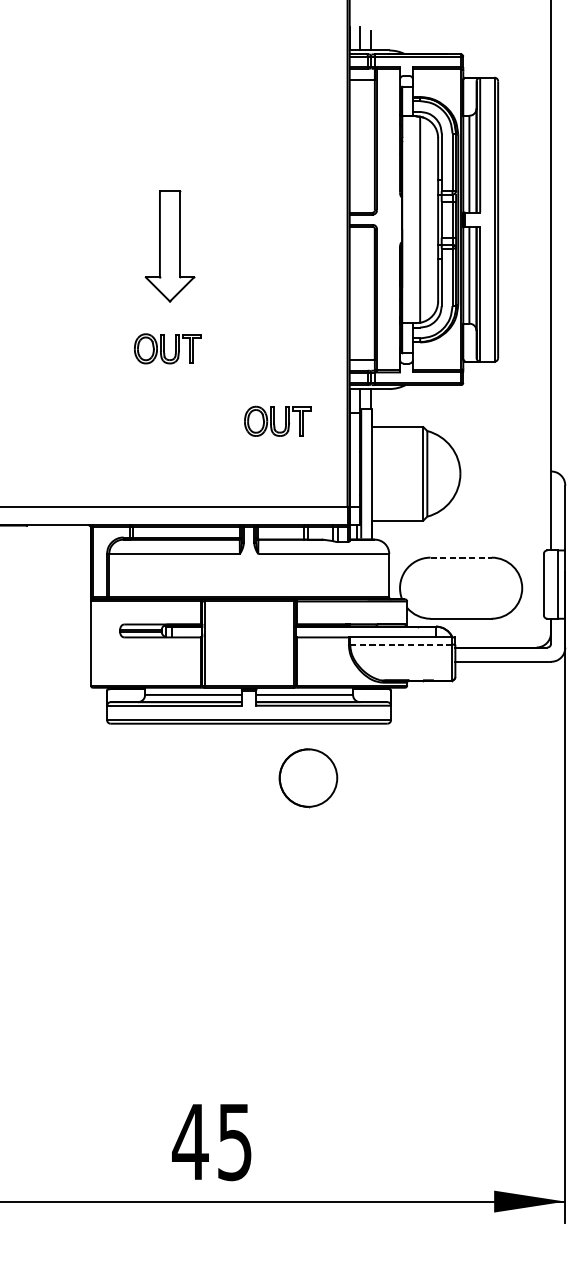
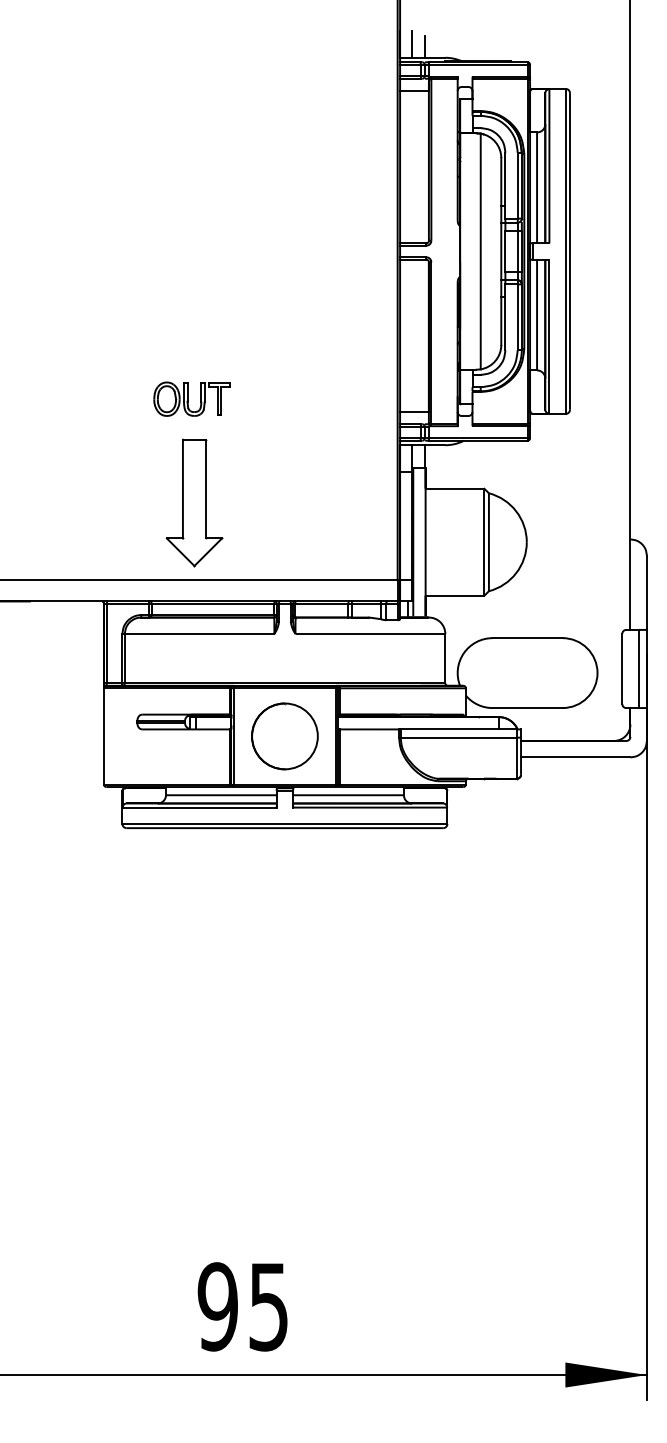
part: (170, 245) -> (194, 502), moved
part: (277, 420) -> (317, 481), removed
line: (461, 557) -> (527, 638), dashed -> solid
line: (401, 644) -> (459, 737), dashed -> solid
part: (308, 778) -> (284, 736), moved
text: (190, 1141) -> (217, 1306), 45 -> 95

